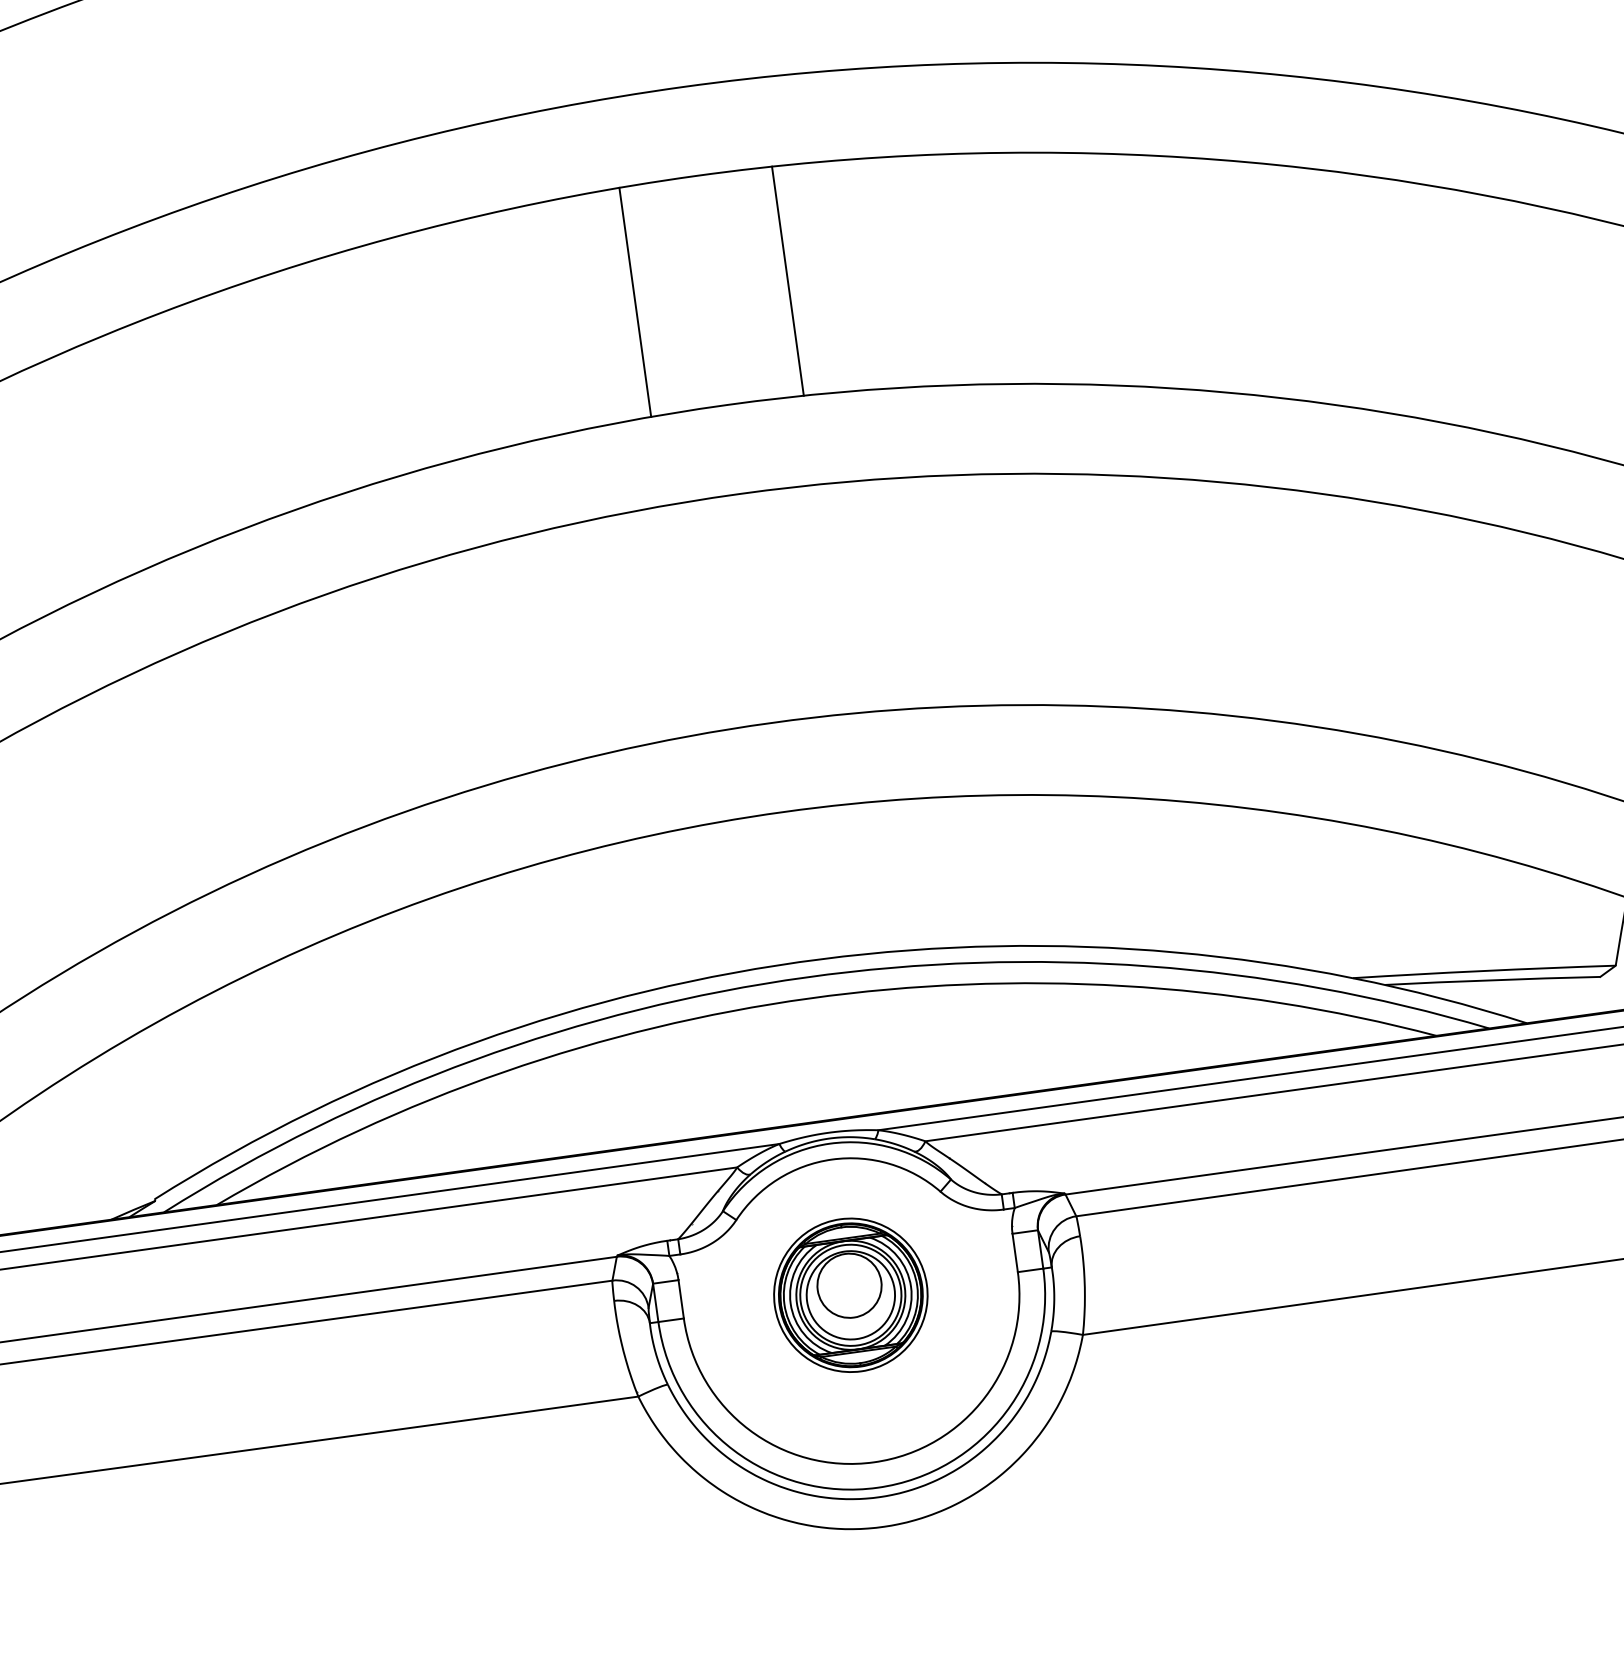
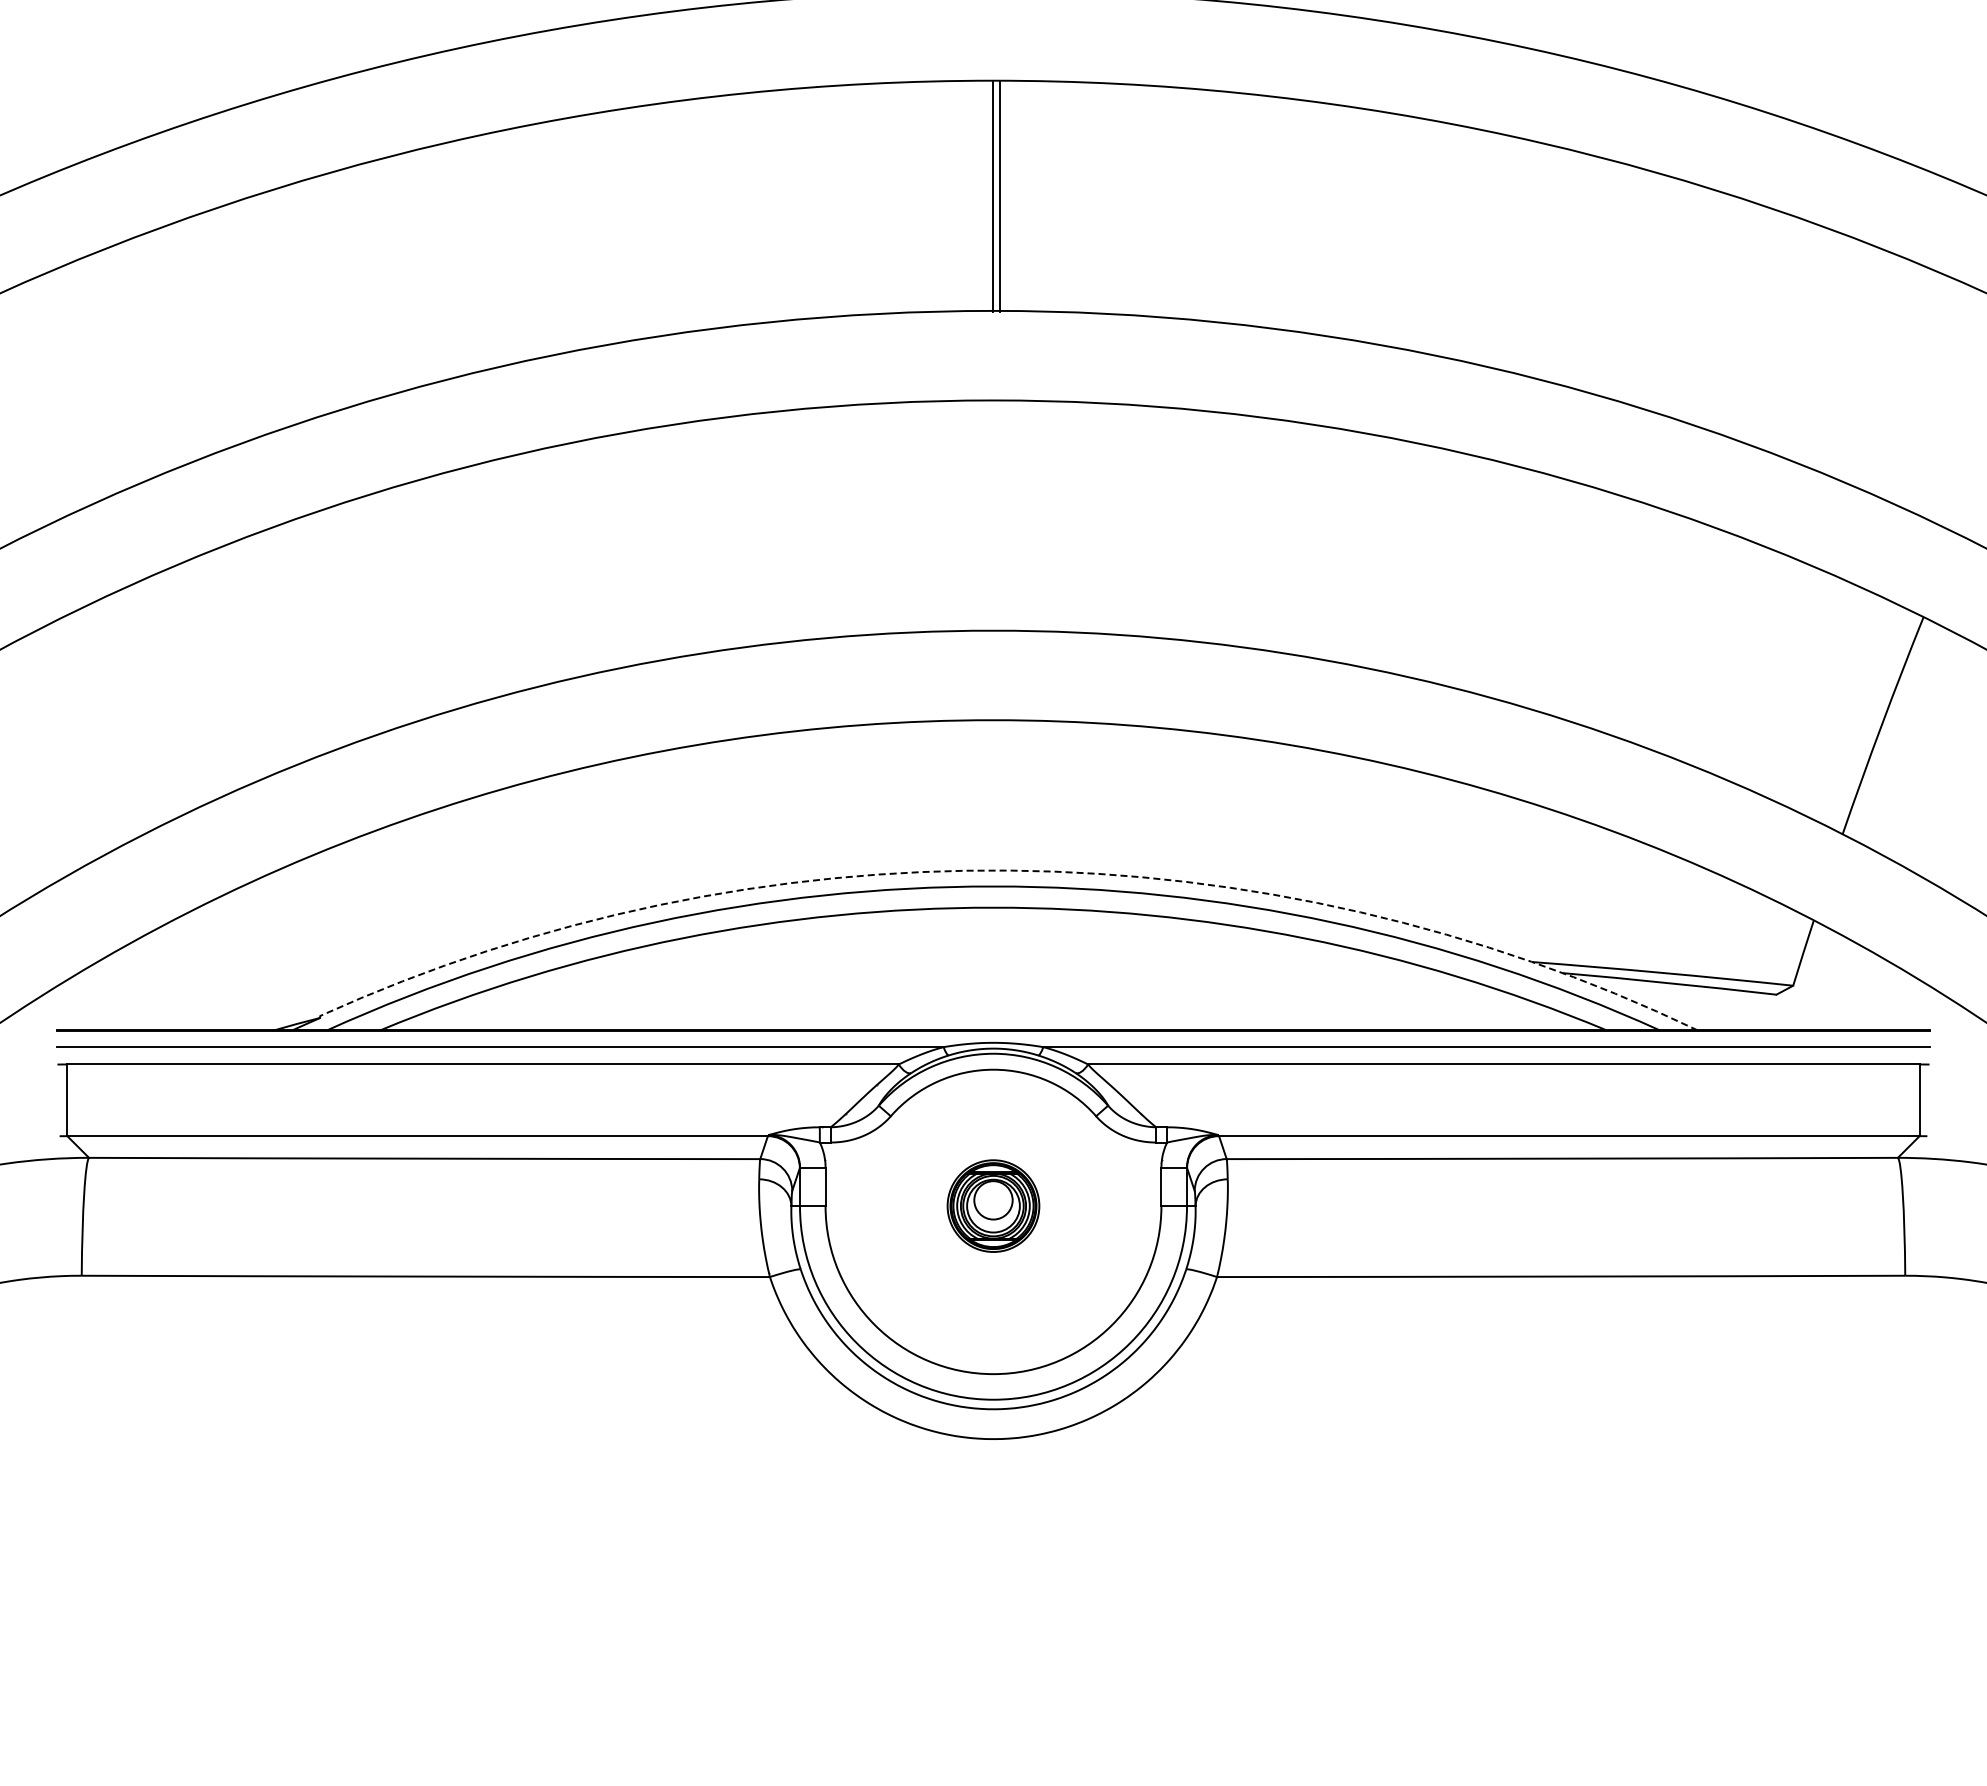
line: (788, 280) -> (1000, 196), moved
line: (634, 301) -> (992, 196), moved
arc: (821, 959) -> (1010, 870), solid -> dashed
part: (850, 1294) -> (993, 1205), size x0.6

